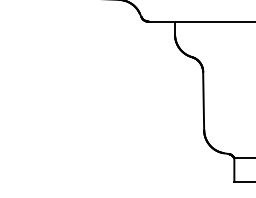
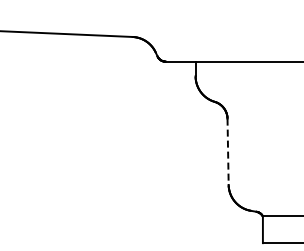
line: (204, 101) -> (228, 152), solid -> dashed

